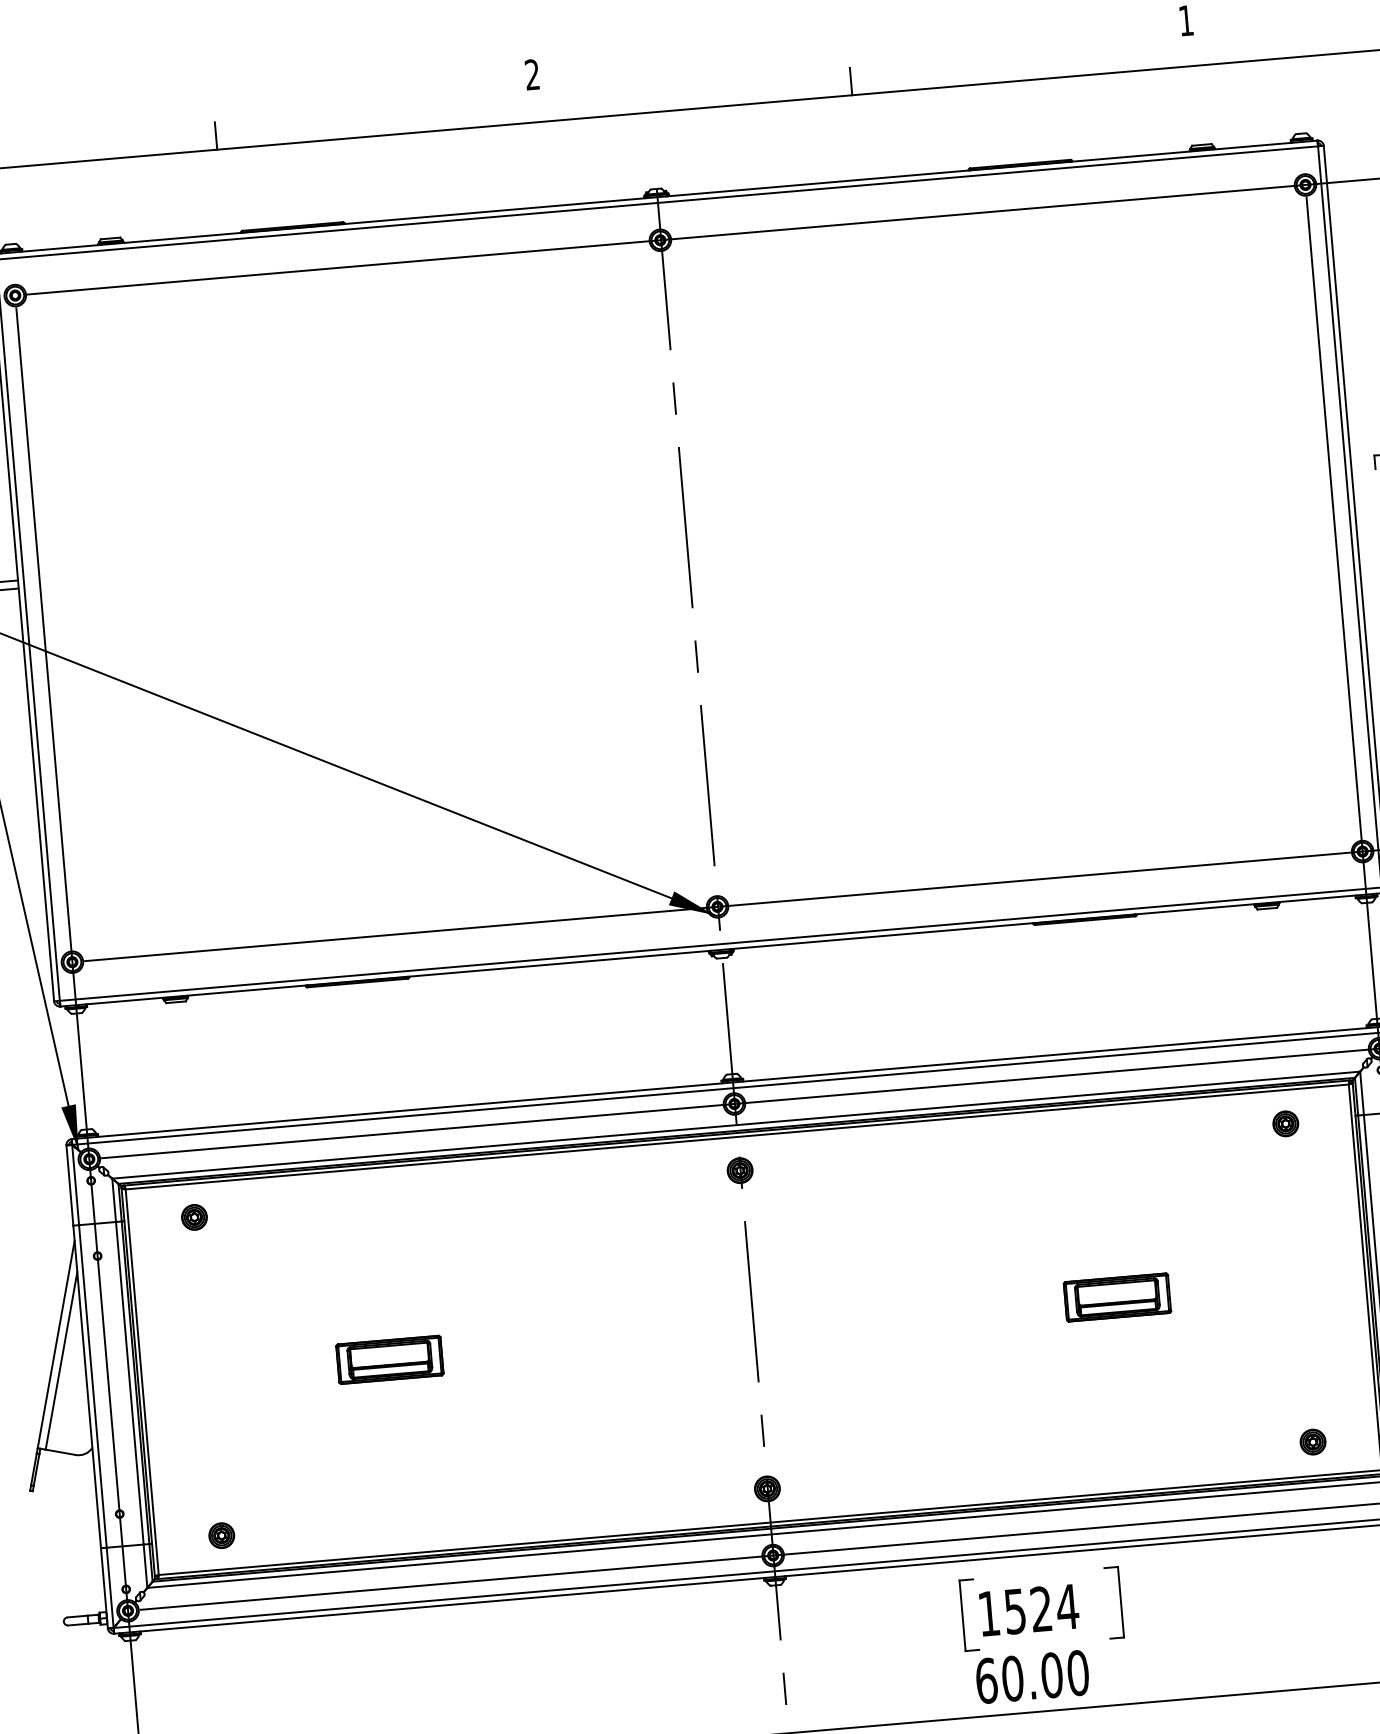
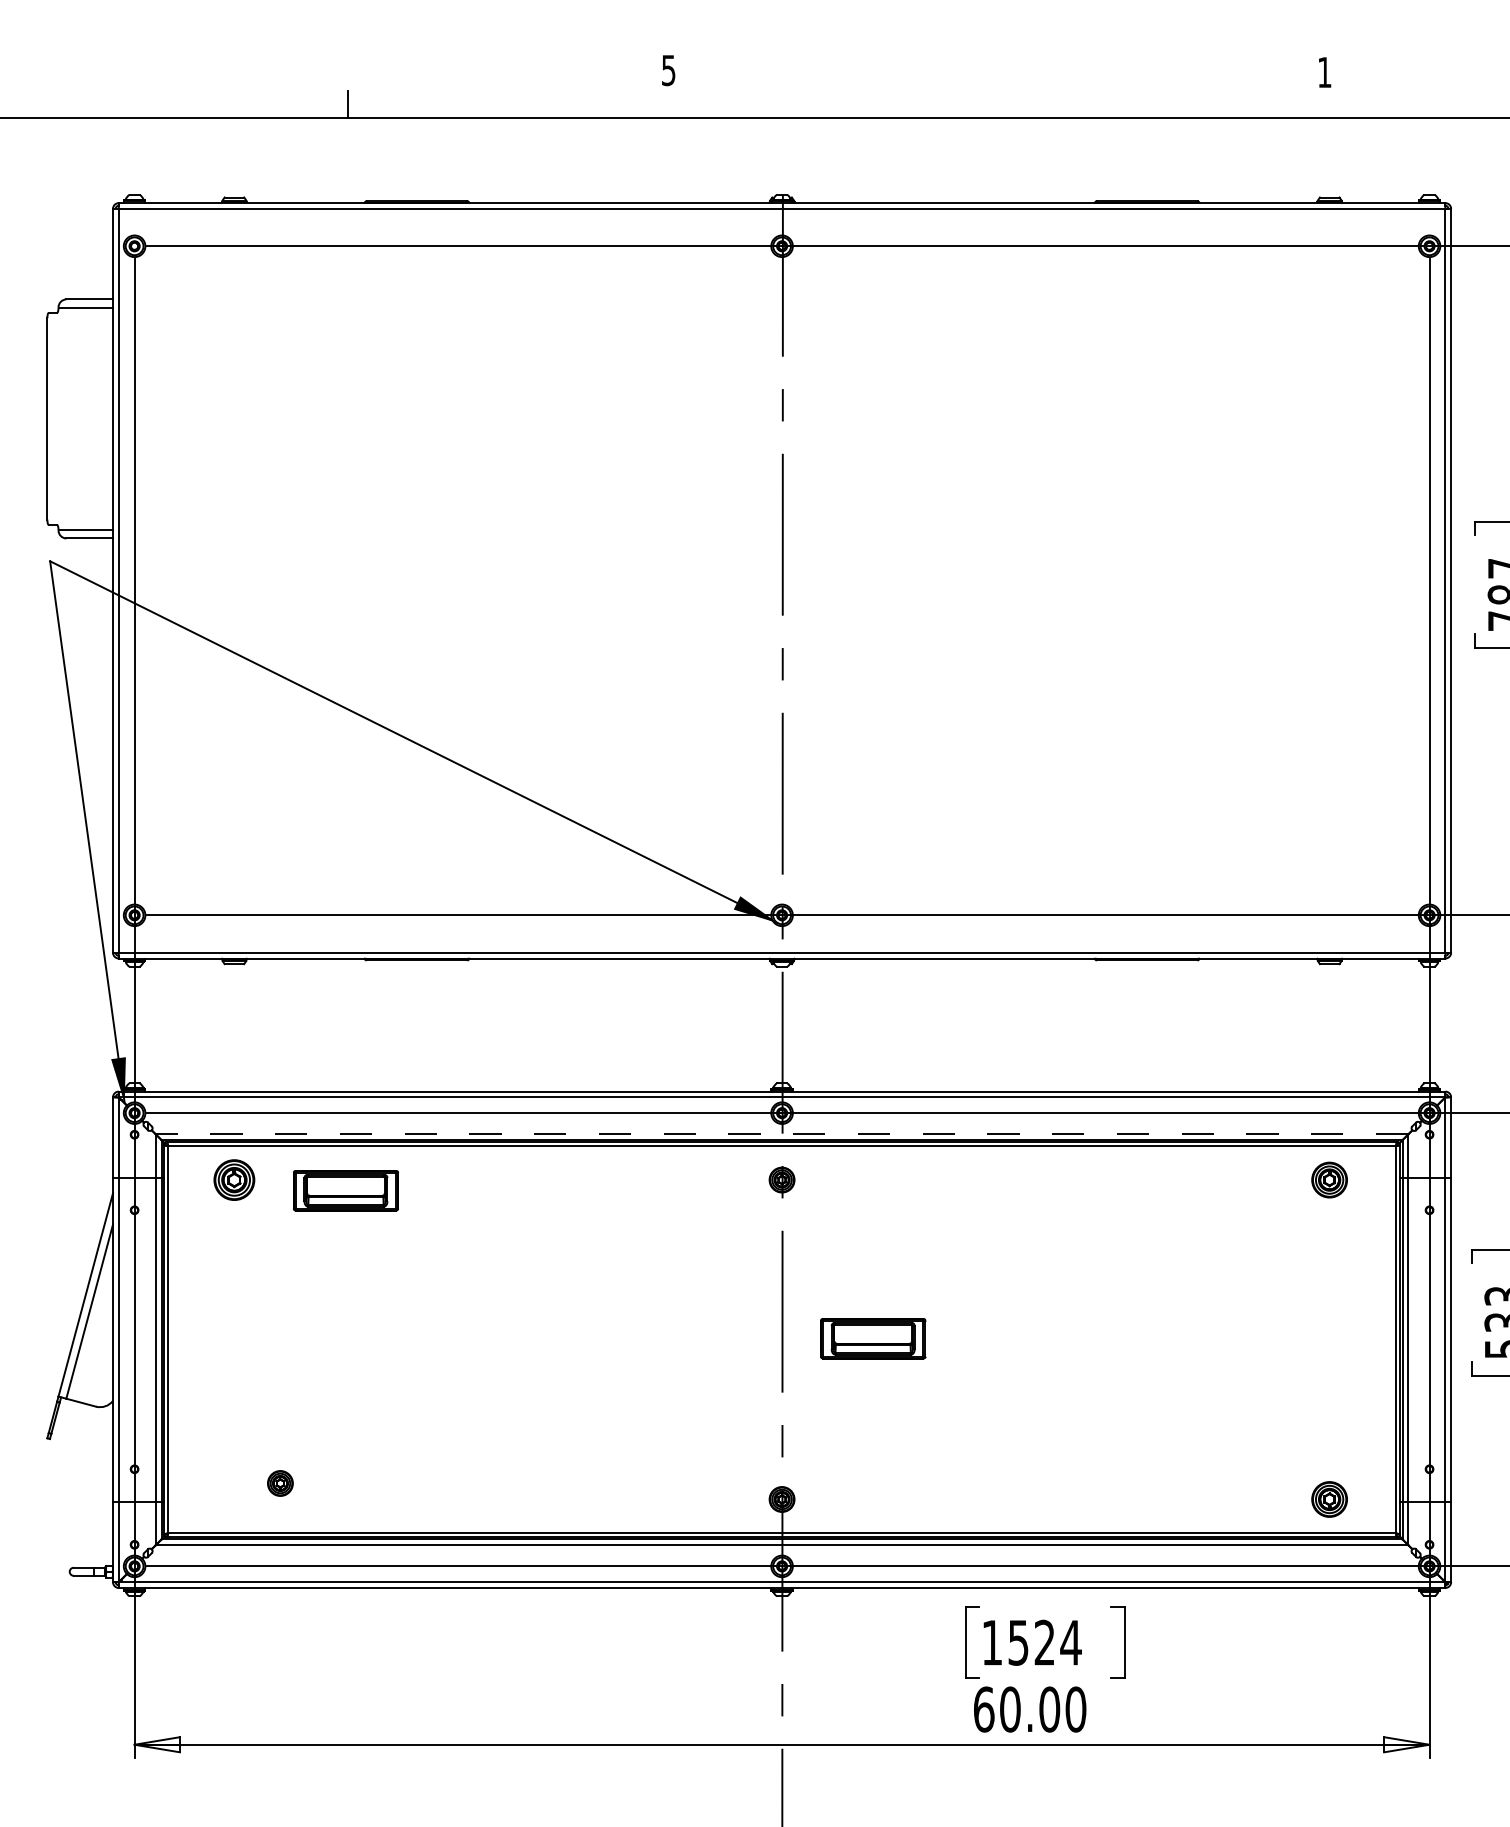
text: (532, 74) -> (668, 70), 2 -> 5
line: (850, 81) -> (985, 104), removed
part: (1285, 1123) -> (1329, 1179), size x1.4
line: (735, 1125) -> (781, 1134), solid -> dashed
part: (194, 1216) -> (234, 1179), size x1.6
part: (1117, 1297) -> (873, 1338), moved
part: (389, 1359) -> (345, 1190), moved
part: (1312, 1442) -> (1329, 1499), size x1.4
part: (221, 1535) -> (280, 1483), moved

